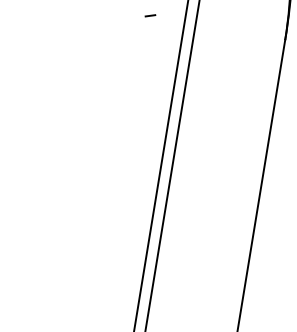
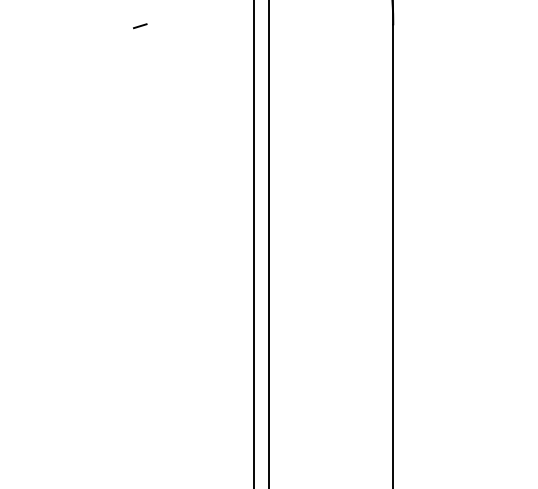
line: (150, 16) -> (140, 26), moved

